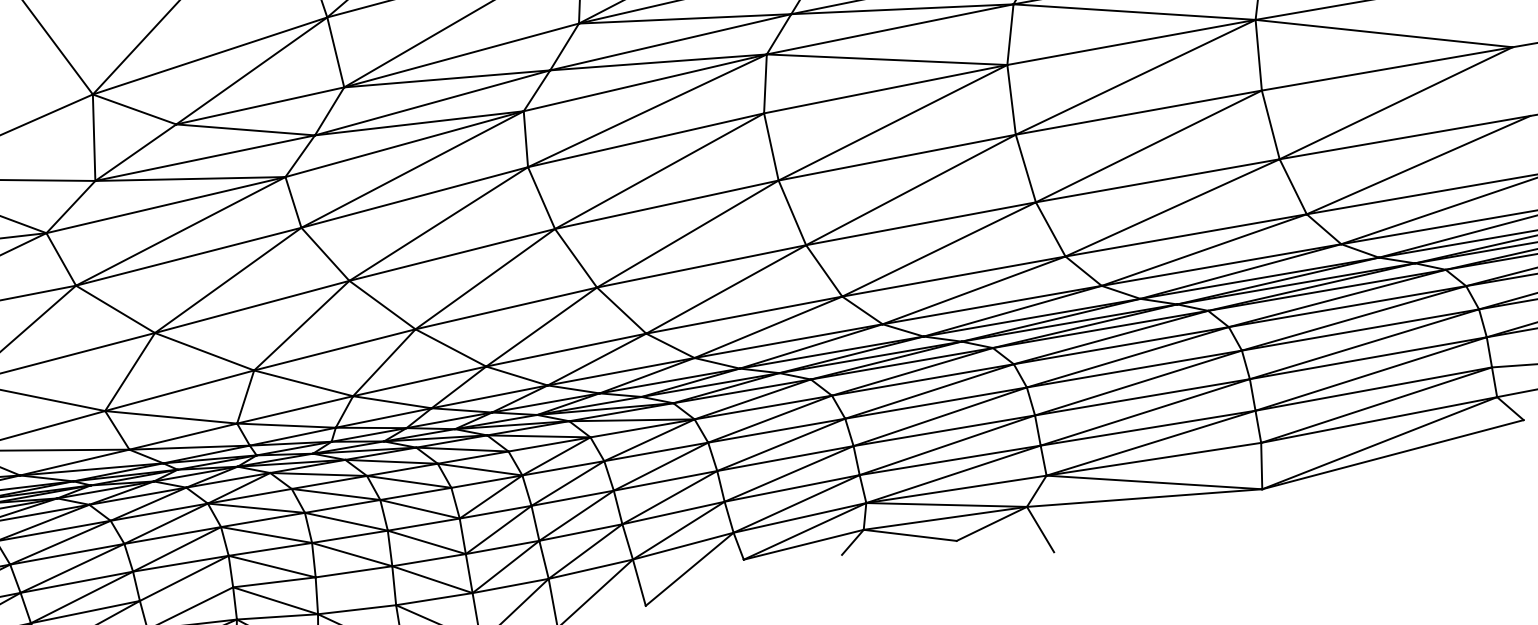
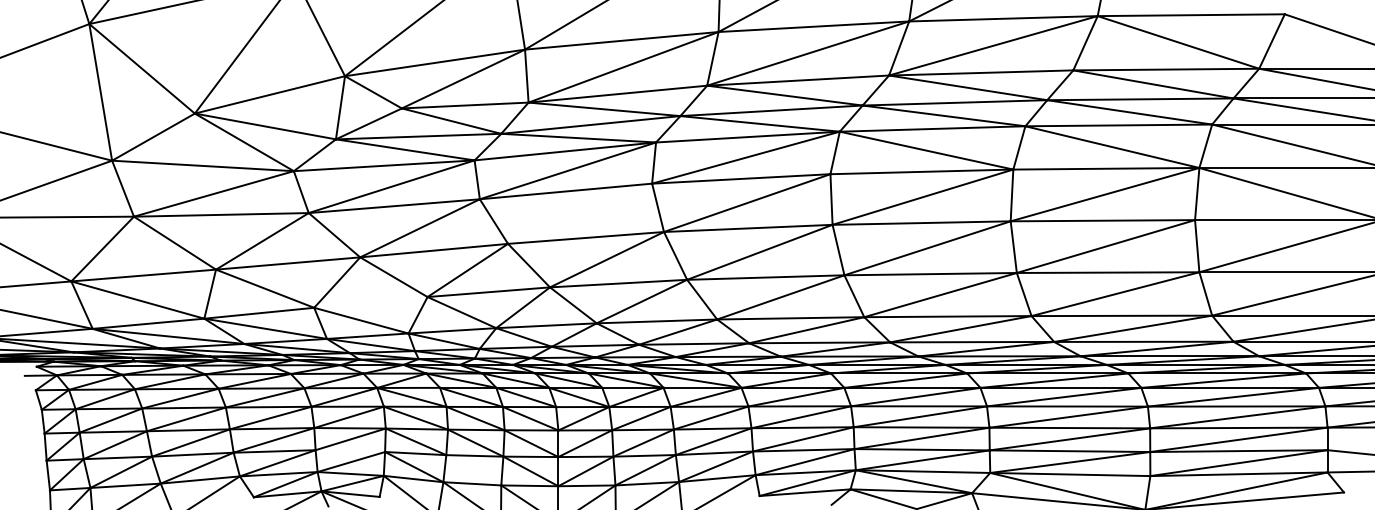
line: (439, 223) -> (580, 213), removed
line: (179, 390) -> (370, 302), removed

